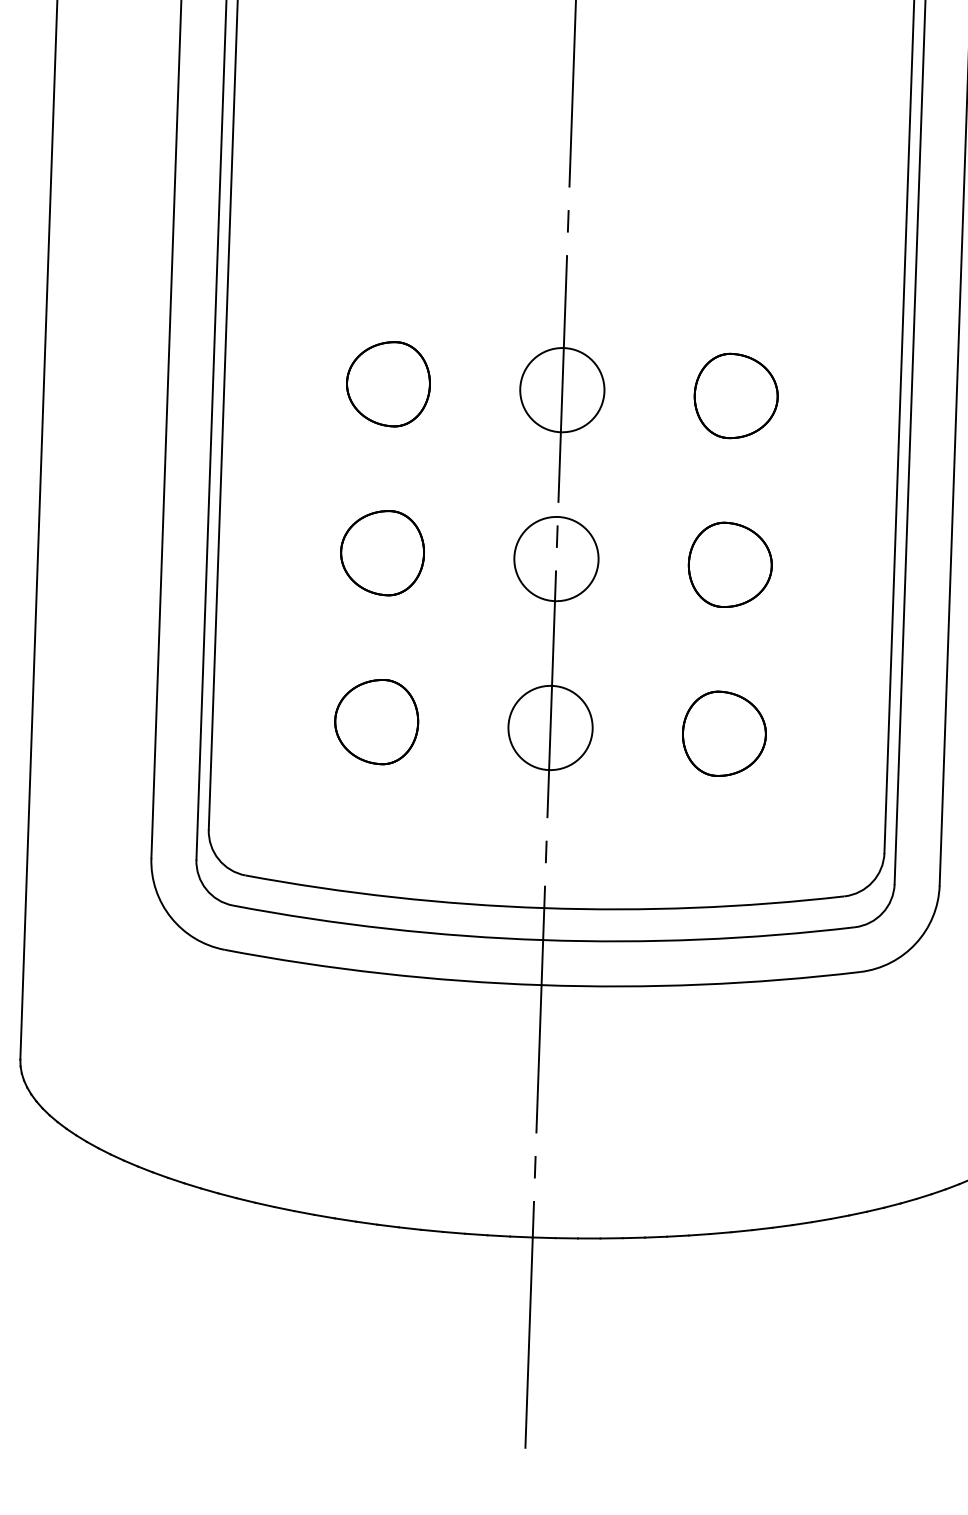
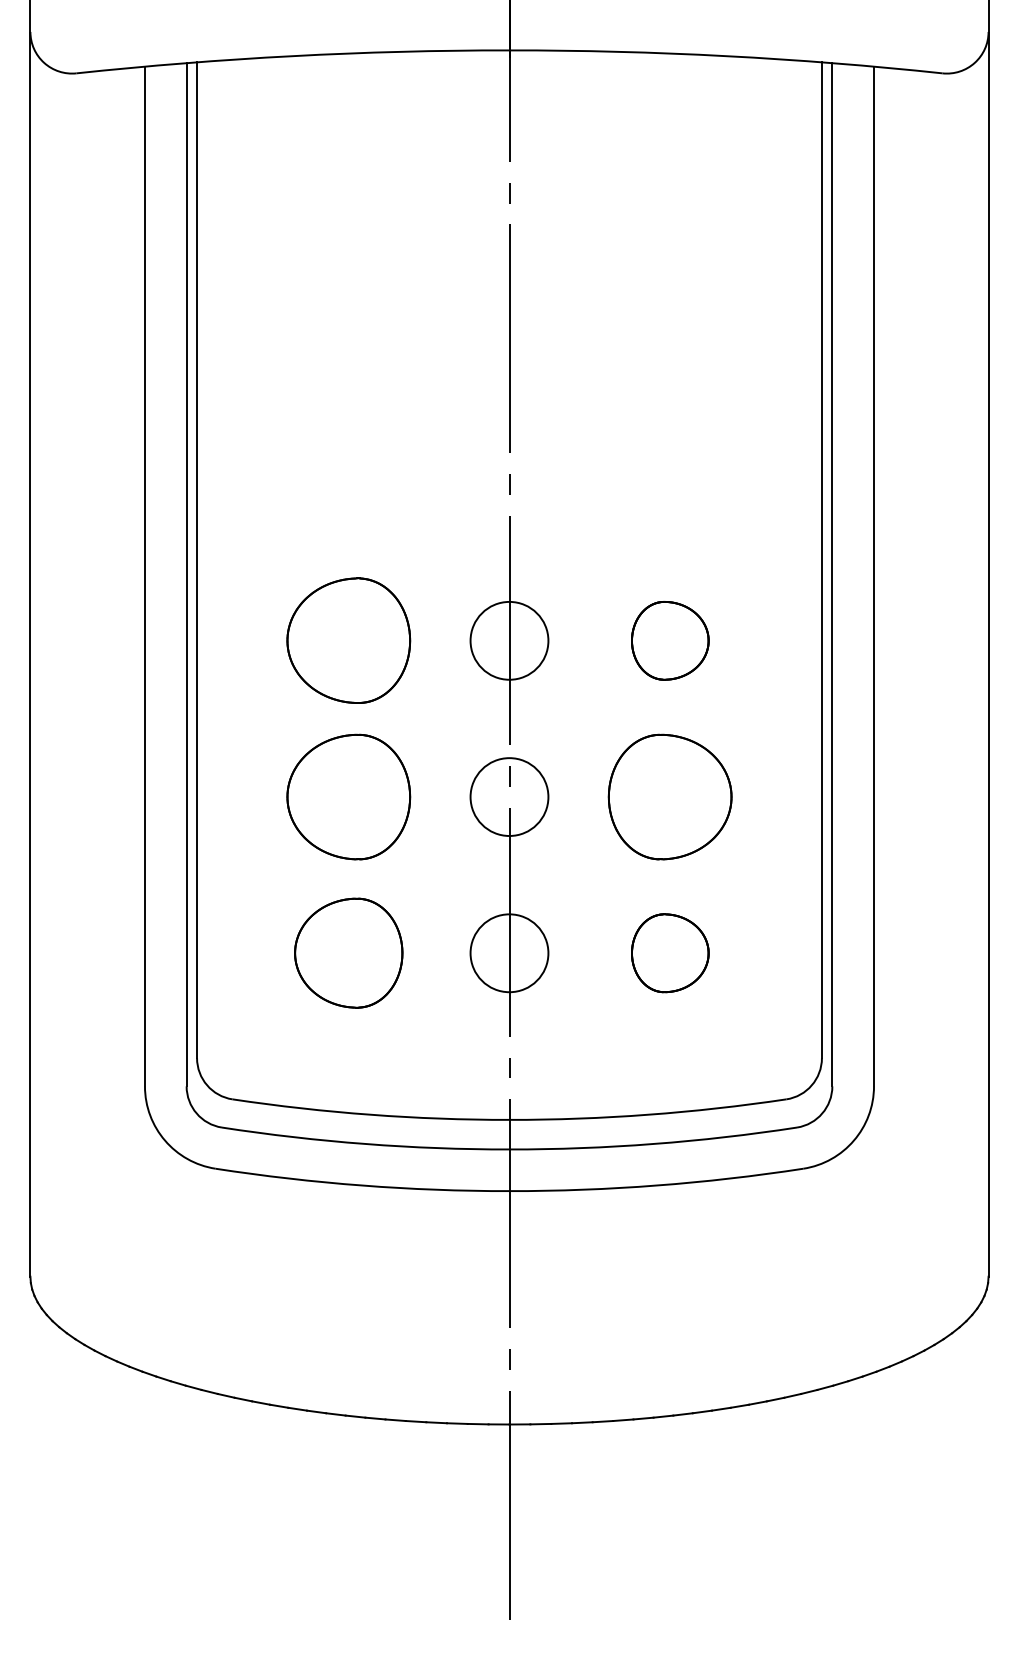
part: (388, 383) -> (348, 640), size x1.6
part: (382, 552) -> (348, 796), size x1.6
part: (730, 564) -> (670, 796), size x1.6
part: (376, 722) -> (348, 953), size x1.4

